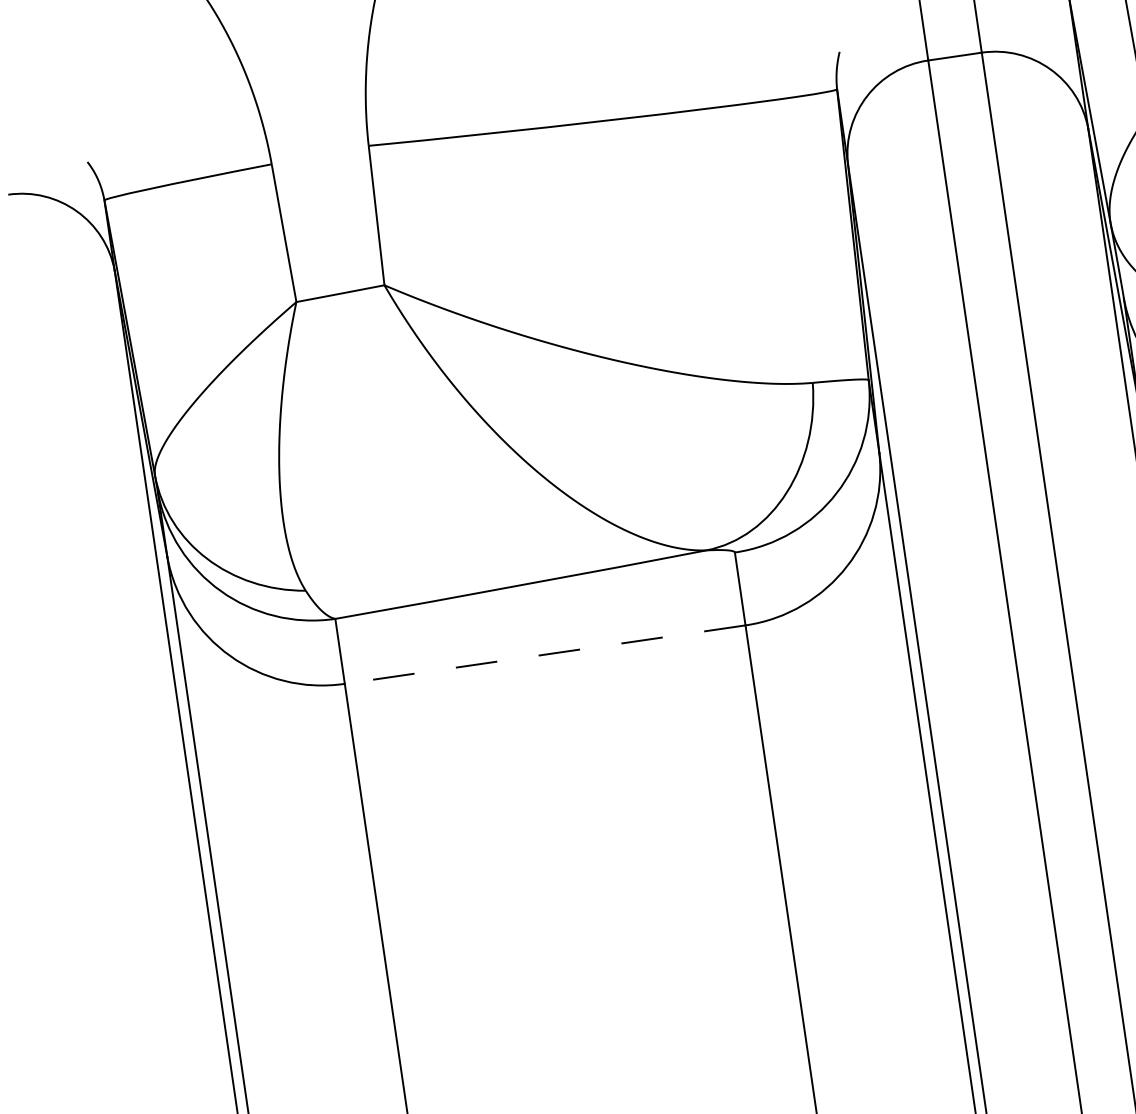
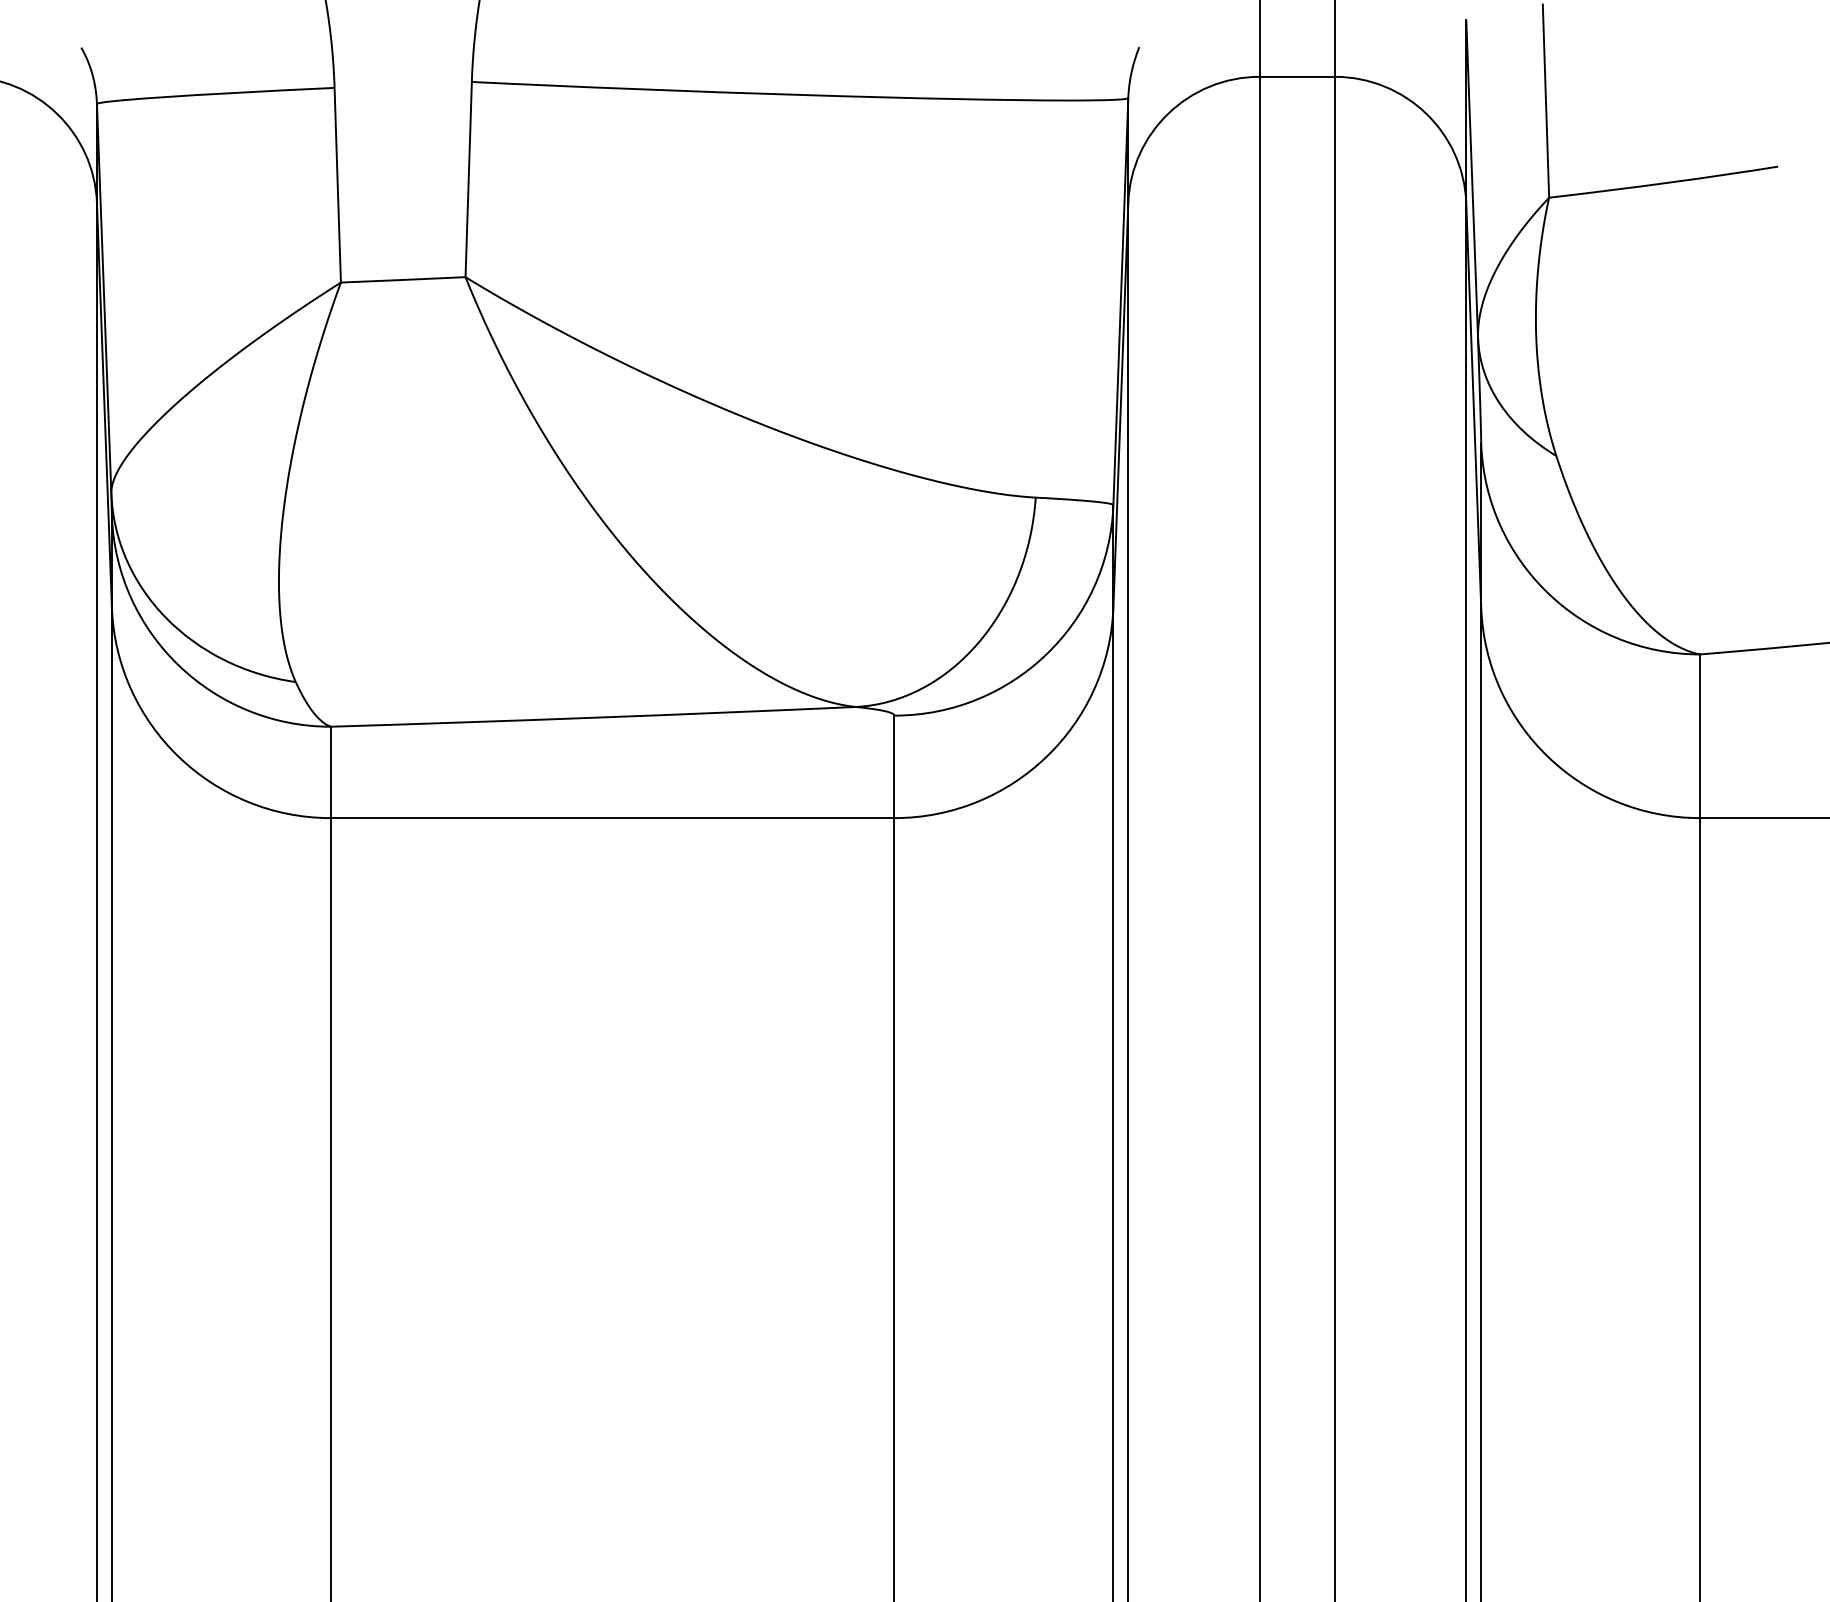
line: (545, 654) -> (612, 818), dashed -> solid

